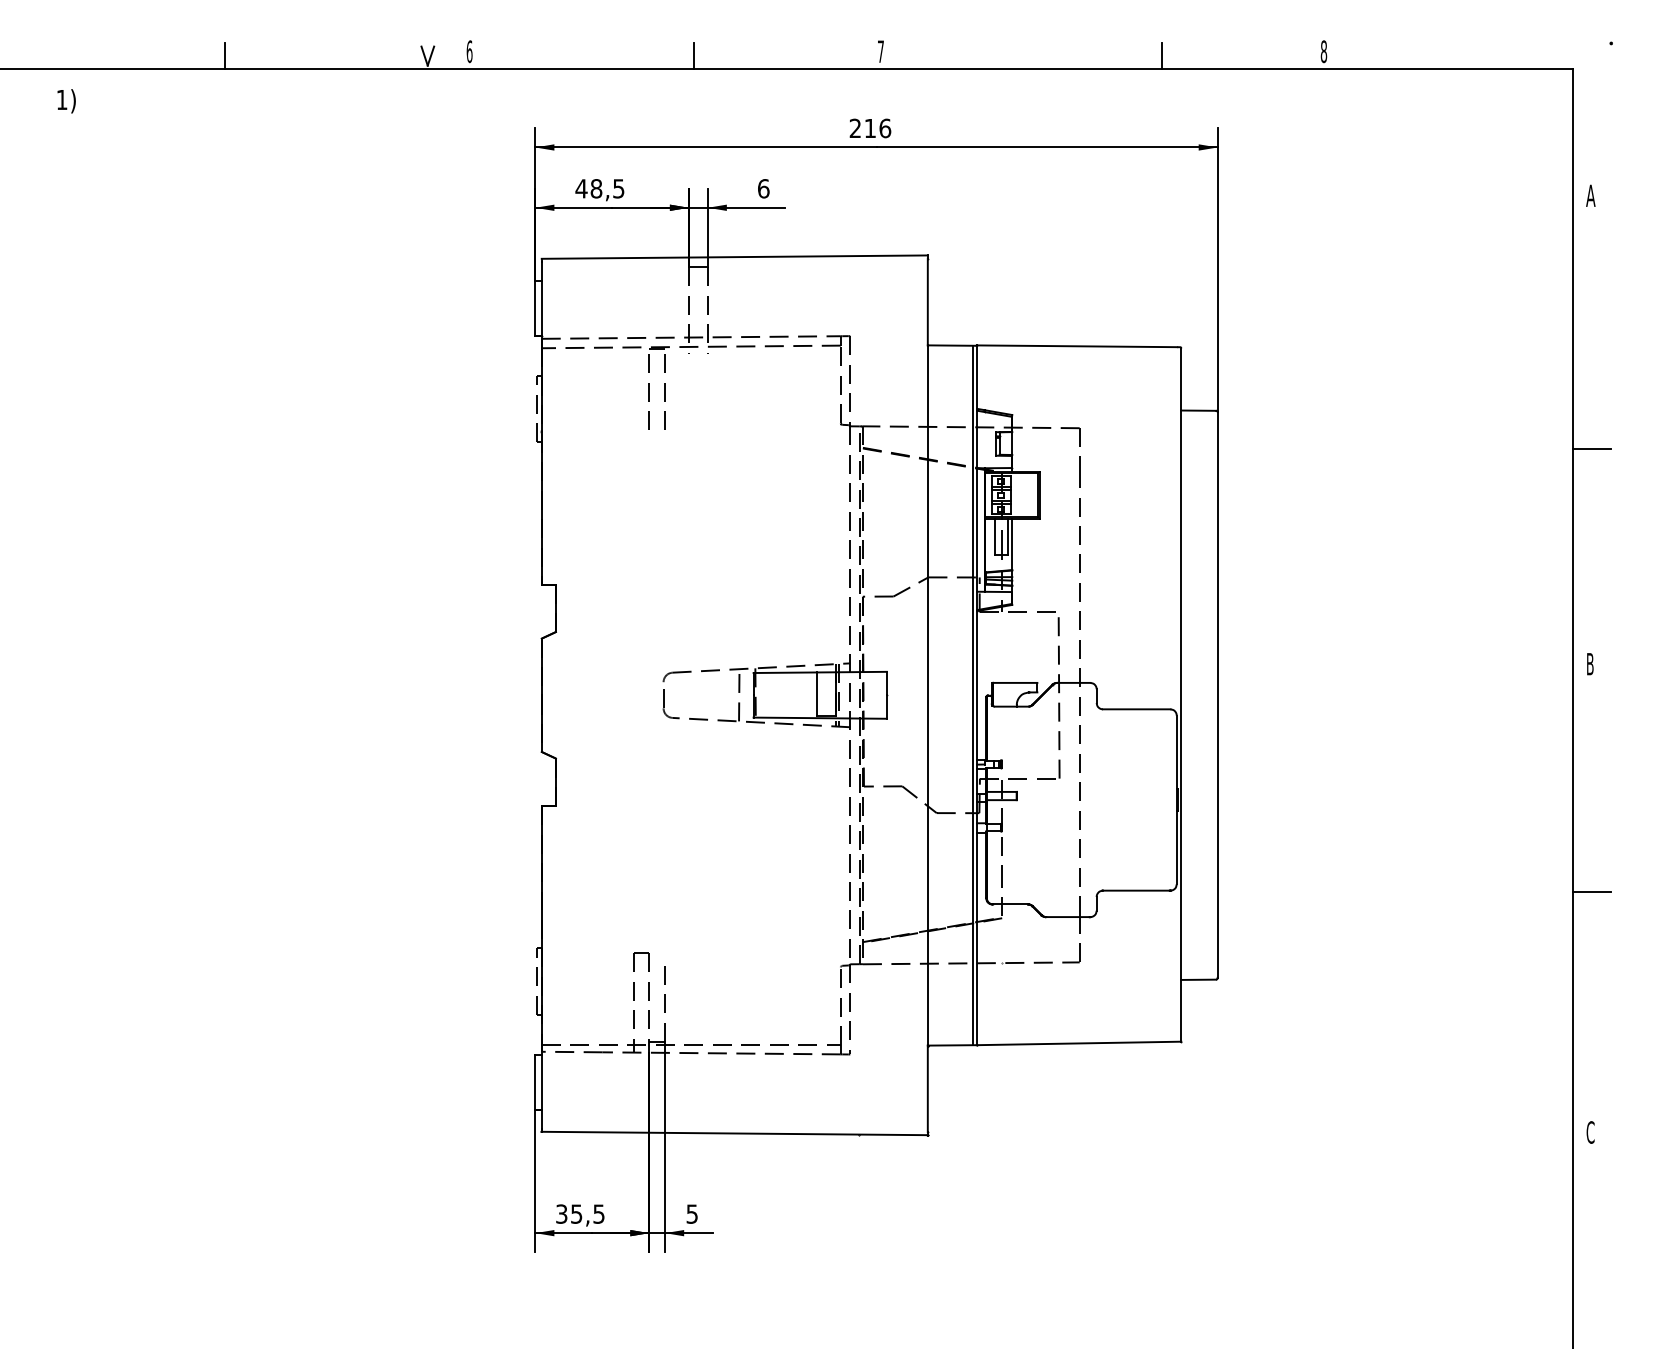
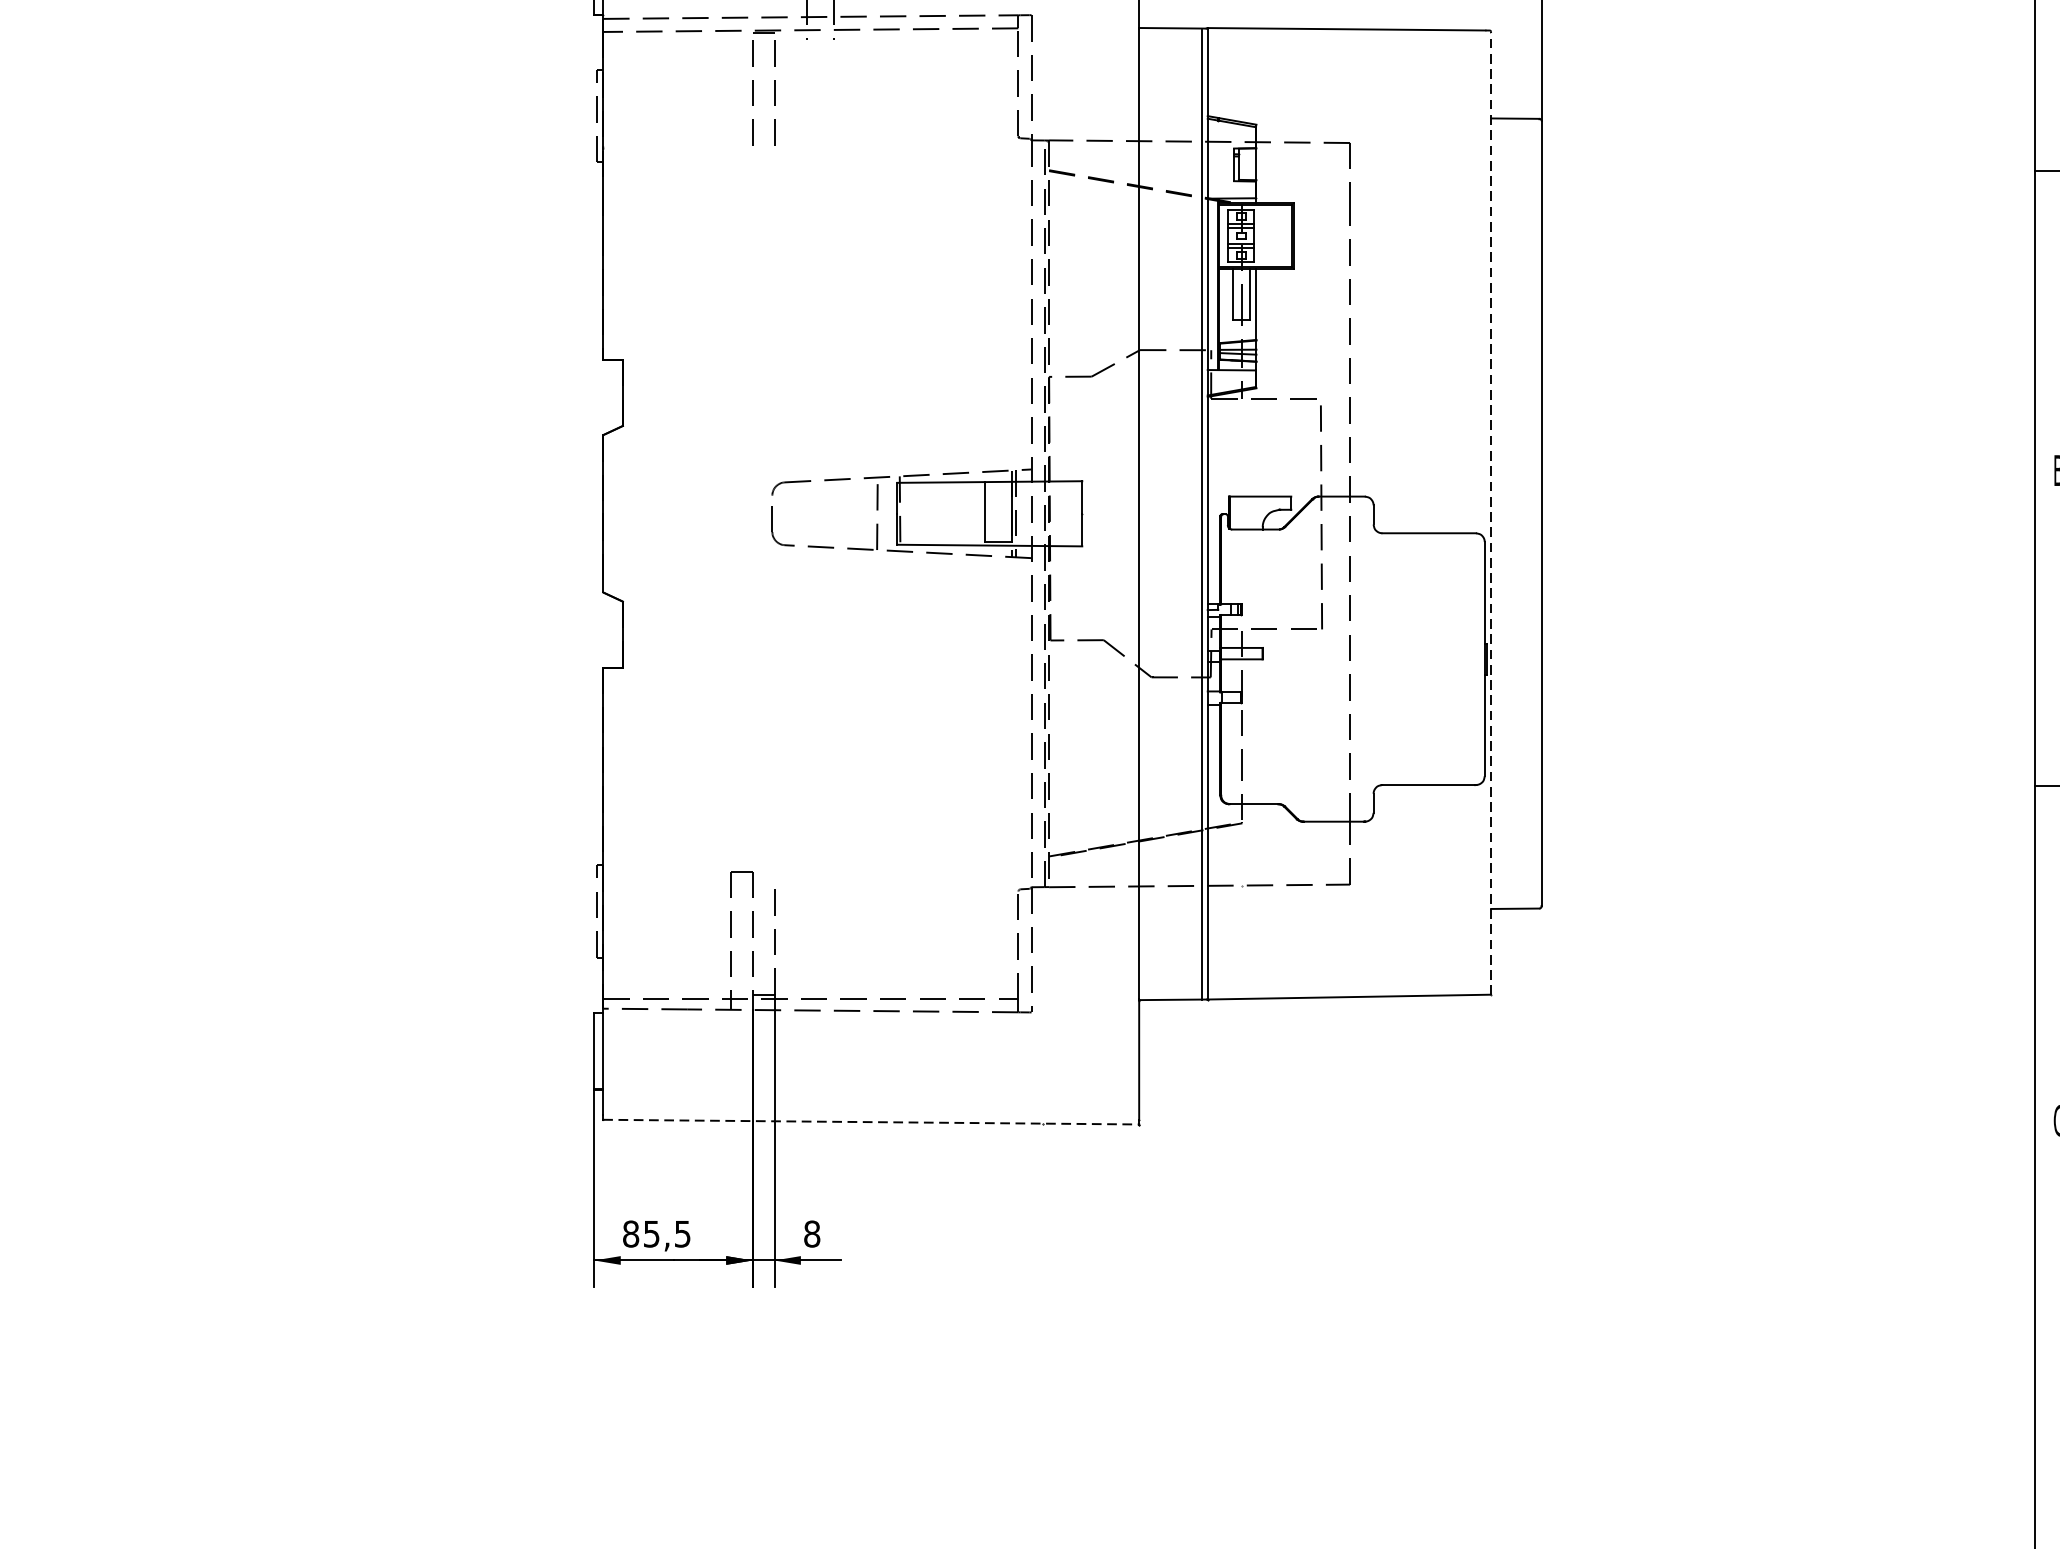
line: (1181, 695) -> (1491, 514), solid -> dashed
line: (735, 1133) -> (872, 1122), solid -> dashed
text: (561, 1213) -> (630, 1233), 35,5 -> 85,5
text: (692, 1213) -> (812, 1233), 5 -> 8

